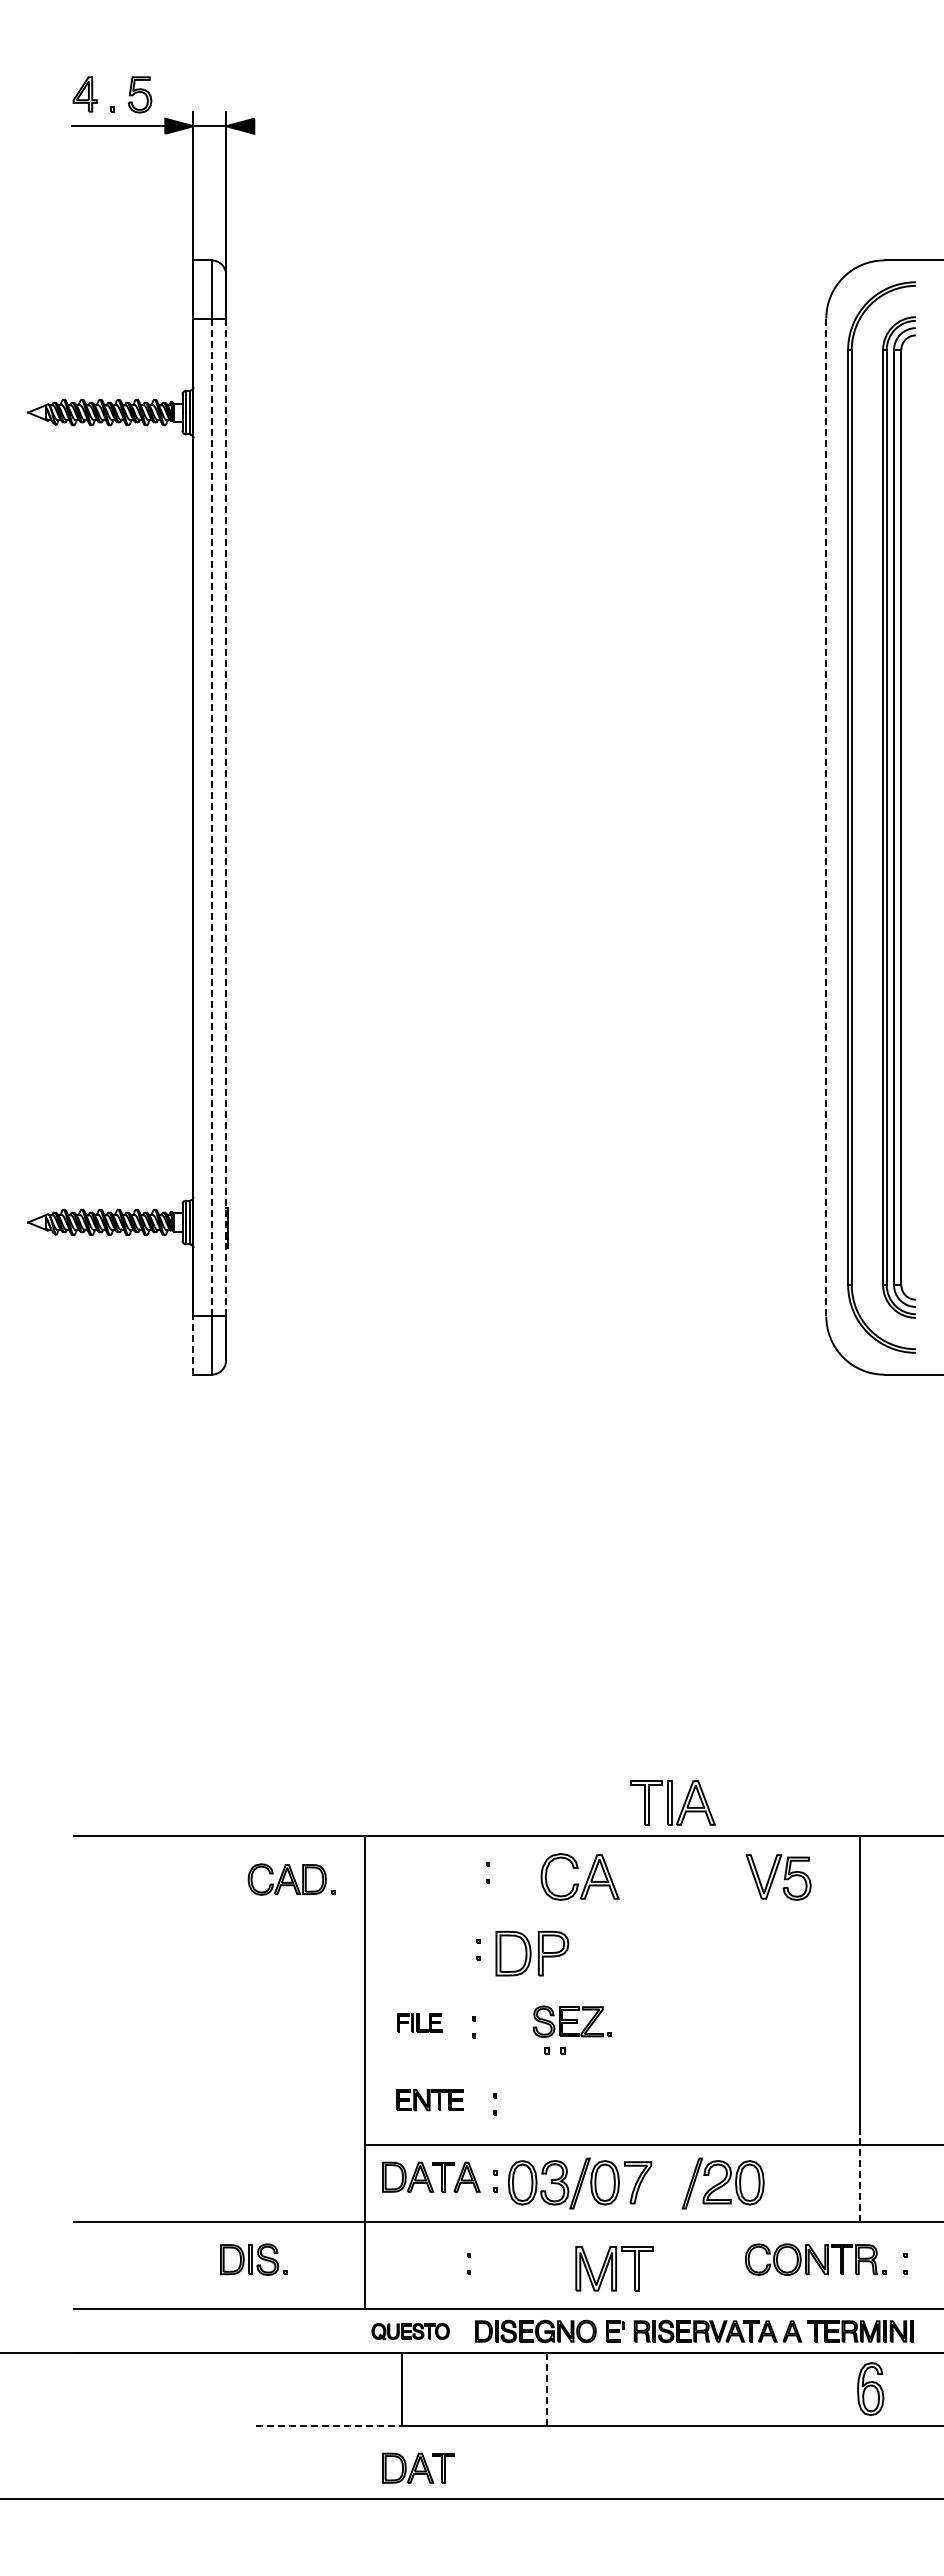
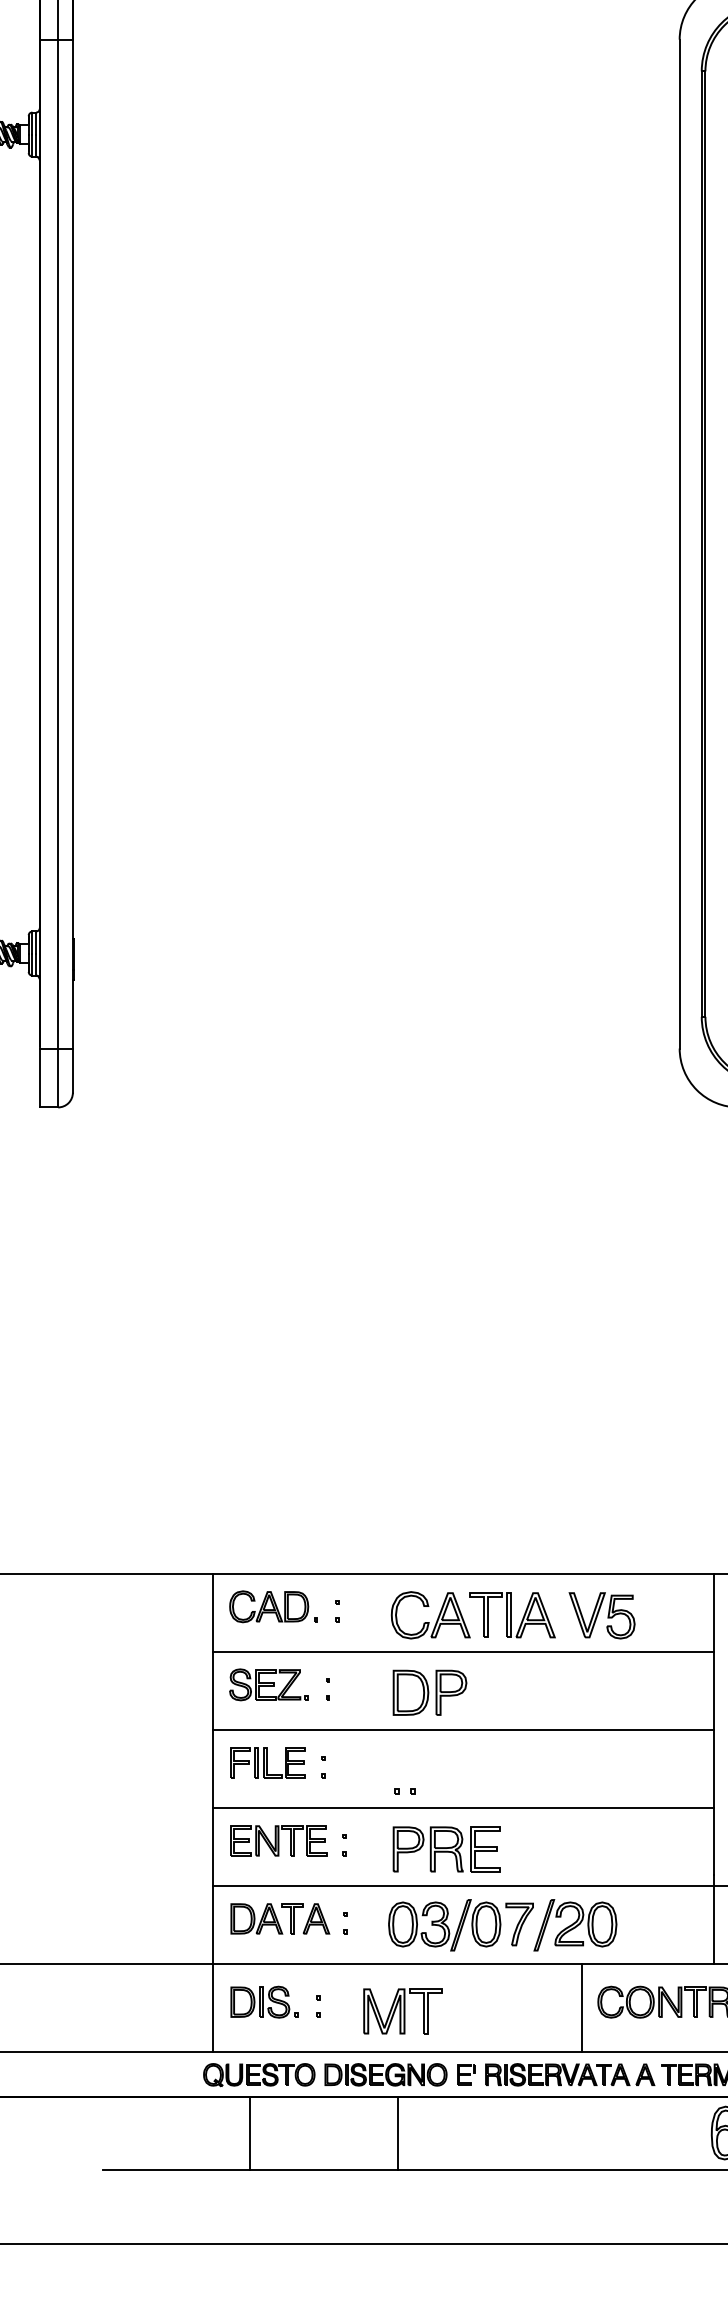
line: (211, 817) -> (58, 544), dashed -> solid
line: (226, 817) -> (73, 544), dashed -> solid
line: (826, 817) -> (679, 544), dashed -> solid
line: (193, 1345) -> (39, 1077), dashed -> solid
part: (672, 1802) -> (512, 1614), moved
part: (778, 1877) -> (602, 1615), moved
part: (291, 1879) -> (273, 1606), moved
line: (612, 1913) -> (463, 1652), added
part: (532, 1953) -> (430, 1692), moved
line: (612, 1990) -> (463, 1730), added
part: (571, 2021) -> (268, 1684), moved
part: (419, 2022) -> (268, 1762), size x1.67
line: (612, 2067) -> (463, 1807), added
part: (429, 2099) -> (278, 1840), size x1.43
part: (595, 2108) -> (446, 1849), added
line: (860, 2177) -> (714, 1919), dashed -> solid
part: (579, 2183) -> (460, 1925), moved
part: (253, 2259) -> (264, 2002), moved
line: (729, 2265) -> (581, 2008), added
part: (614, 2268) -> (402, 2011), moved
part: (410, 2331) -> (259, 2074), size x1.43
line: (547, 2388) -> (397, 2132), dashed -> solid
line: (328, 2425) -> (176, 2169), dashed -> solid
part: (418, 2467) -> (267, 2212), removed

